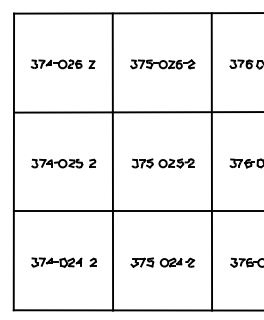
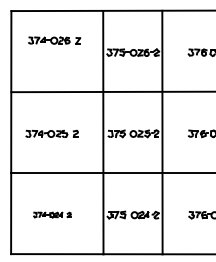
part: (63, 64) -> (54, 40), moved
line: (113, 161) -> (103, 132), moved
line: (211, 161) -> (162, 132), moved
part: (64, 261) -> (52, 214), size x0.7

